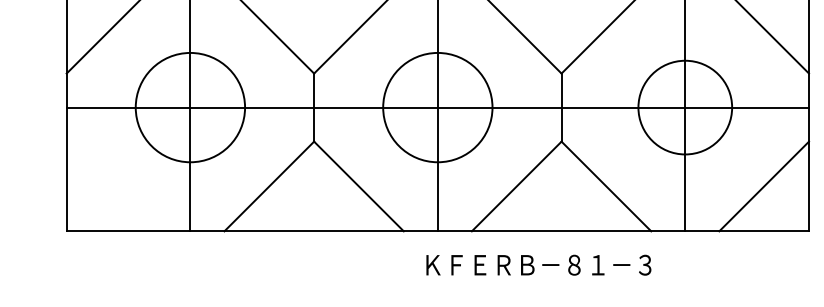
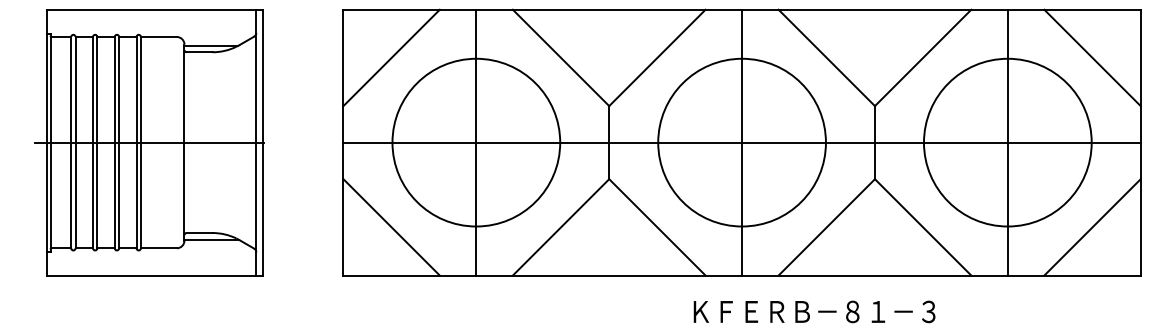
circle: (190, 107) -> (476, 142), size x1.43
circle: (437, 107) -> (741, 142), size x1.43
circle: (684, 107) -> (1007, 142), size x1.67
line: (111, 186) -> (391, 227), added
text: (538, 264) -> (814, 311), moved

